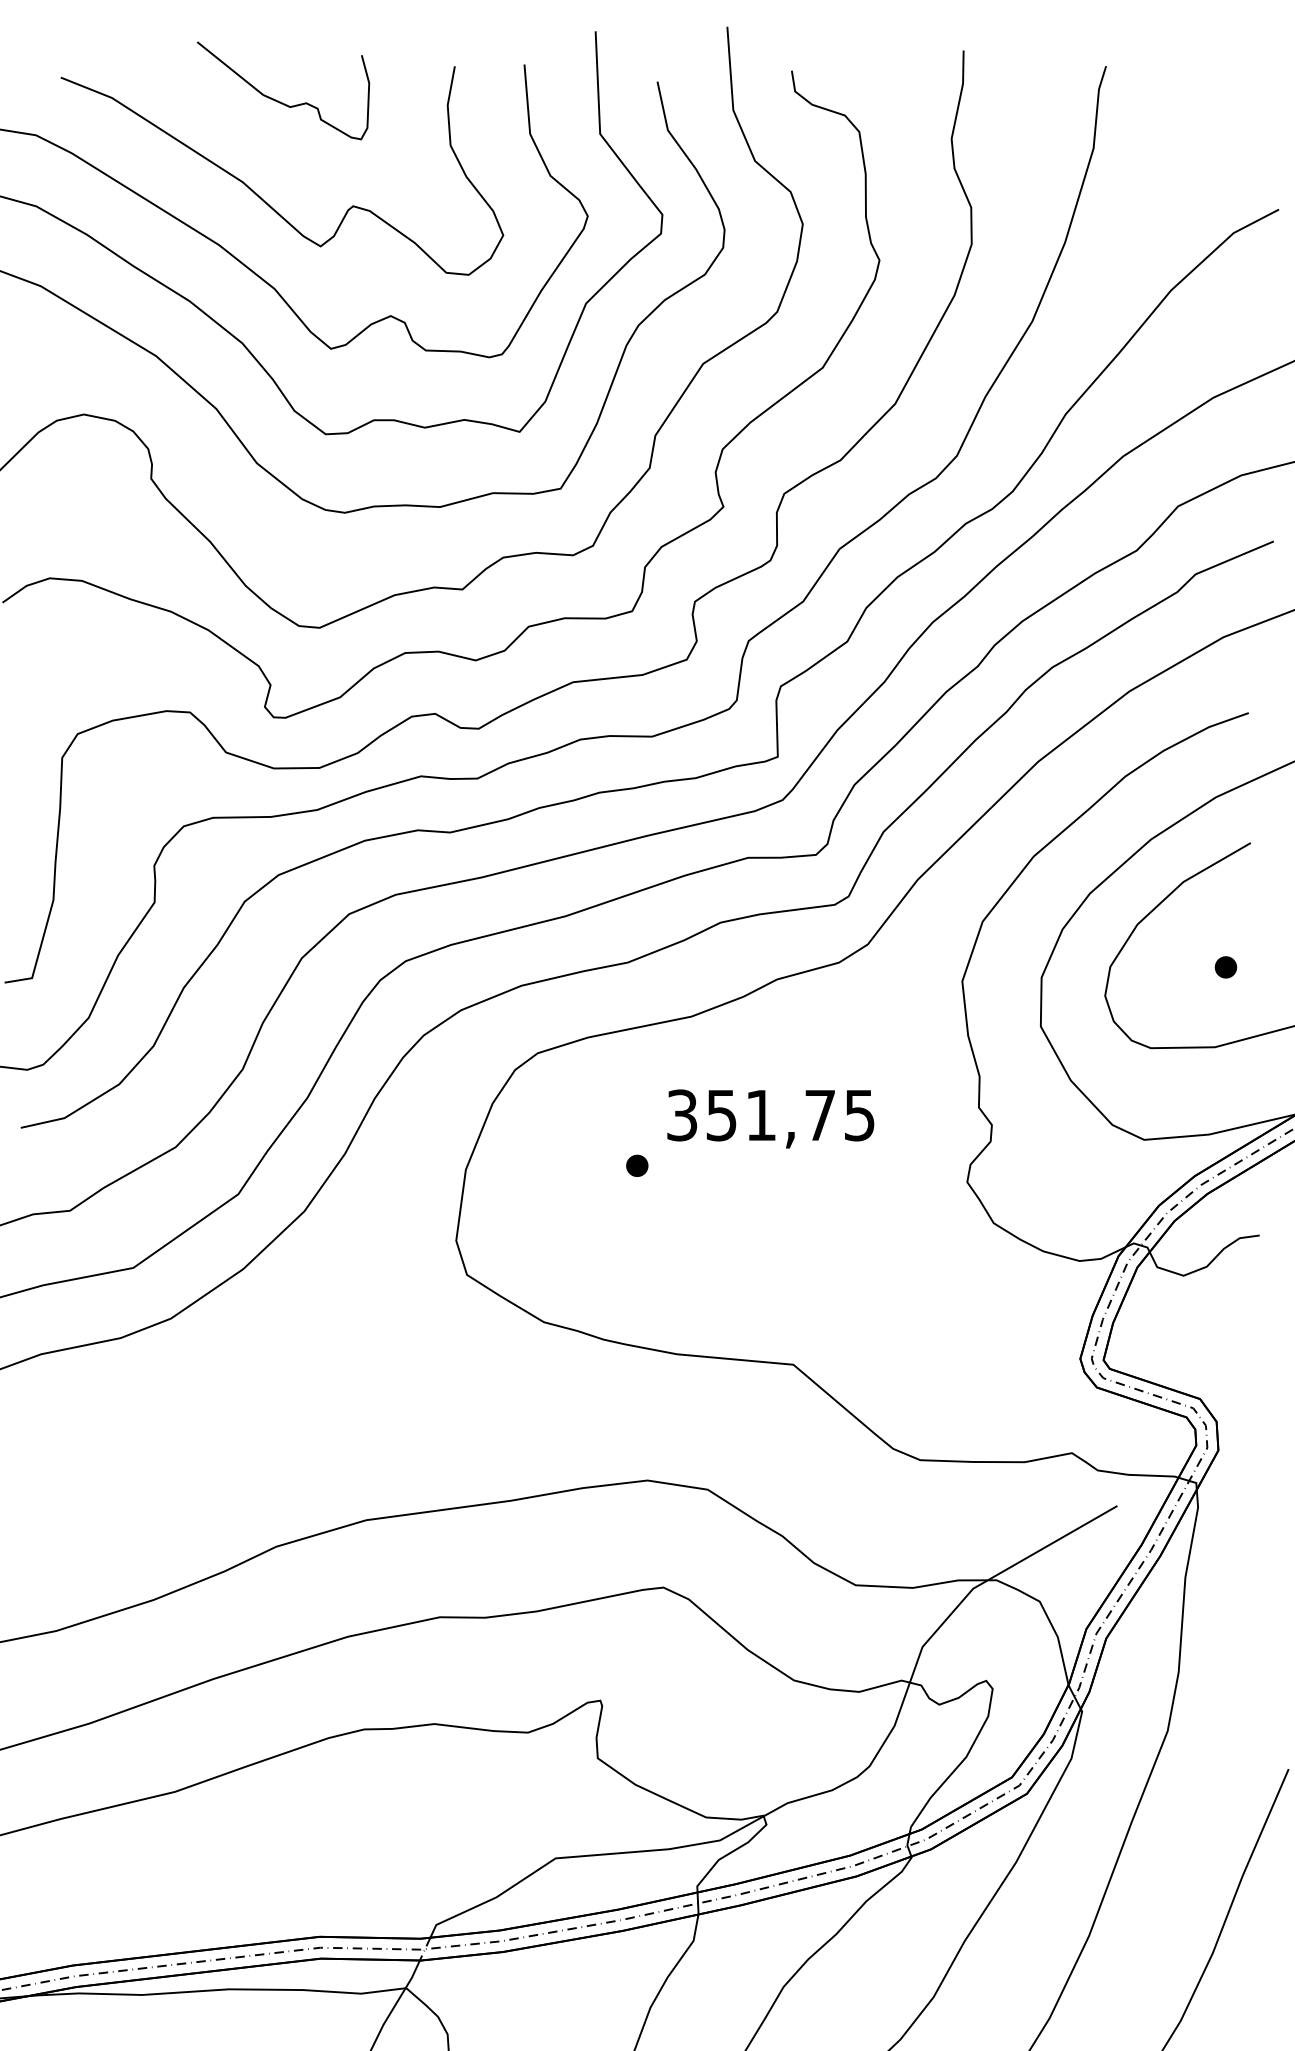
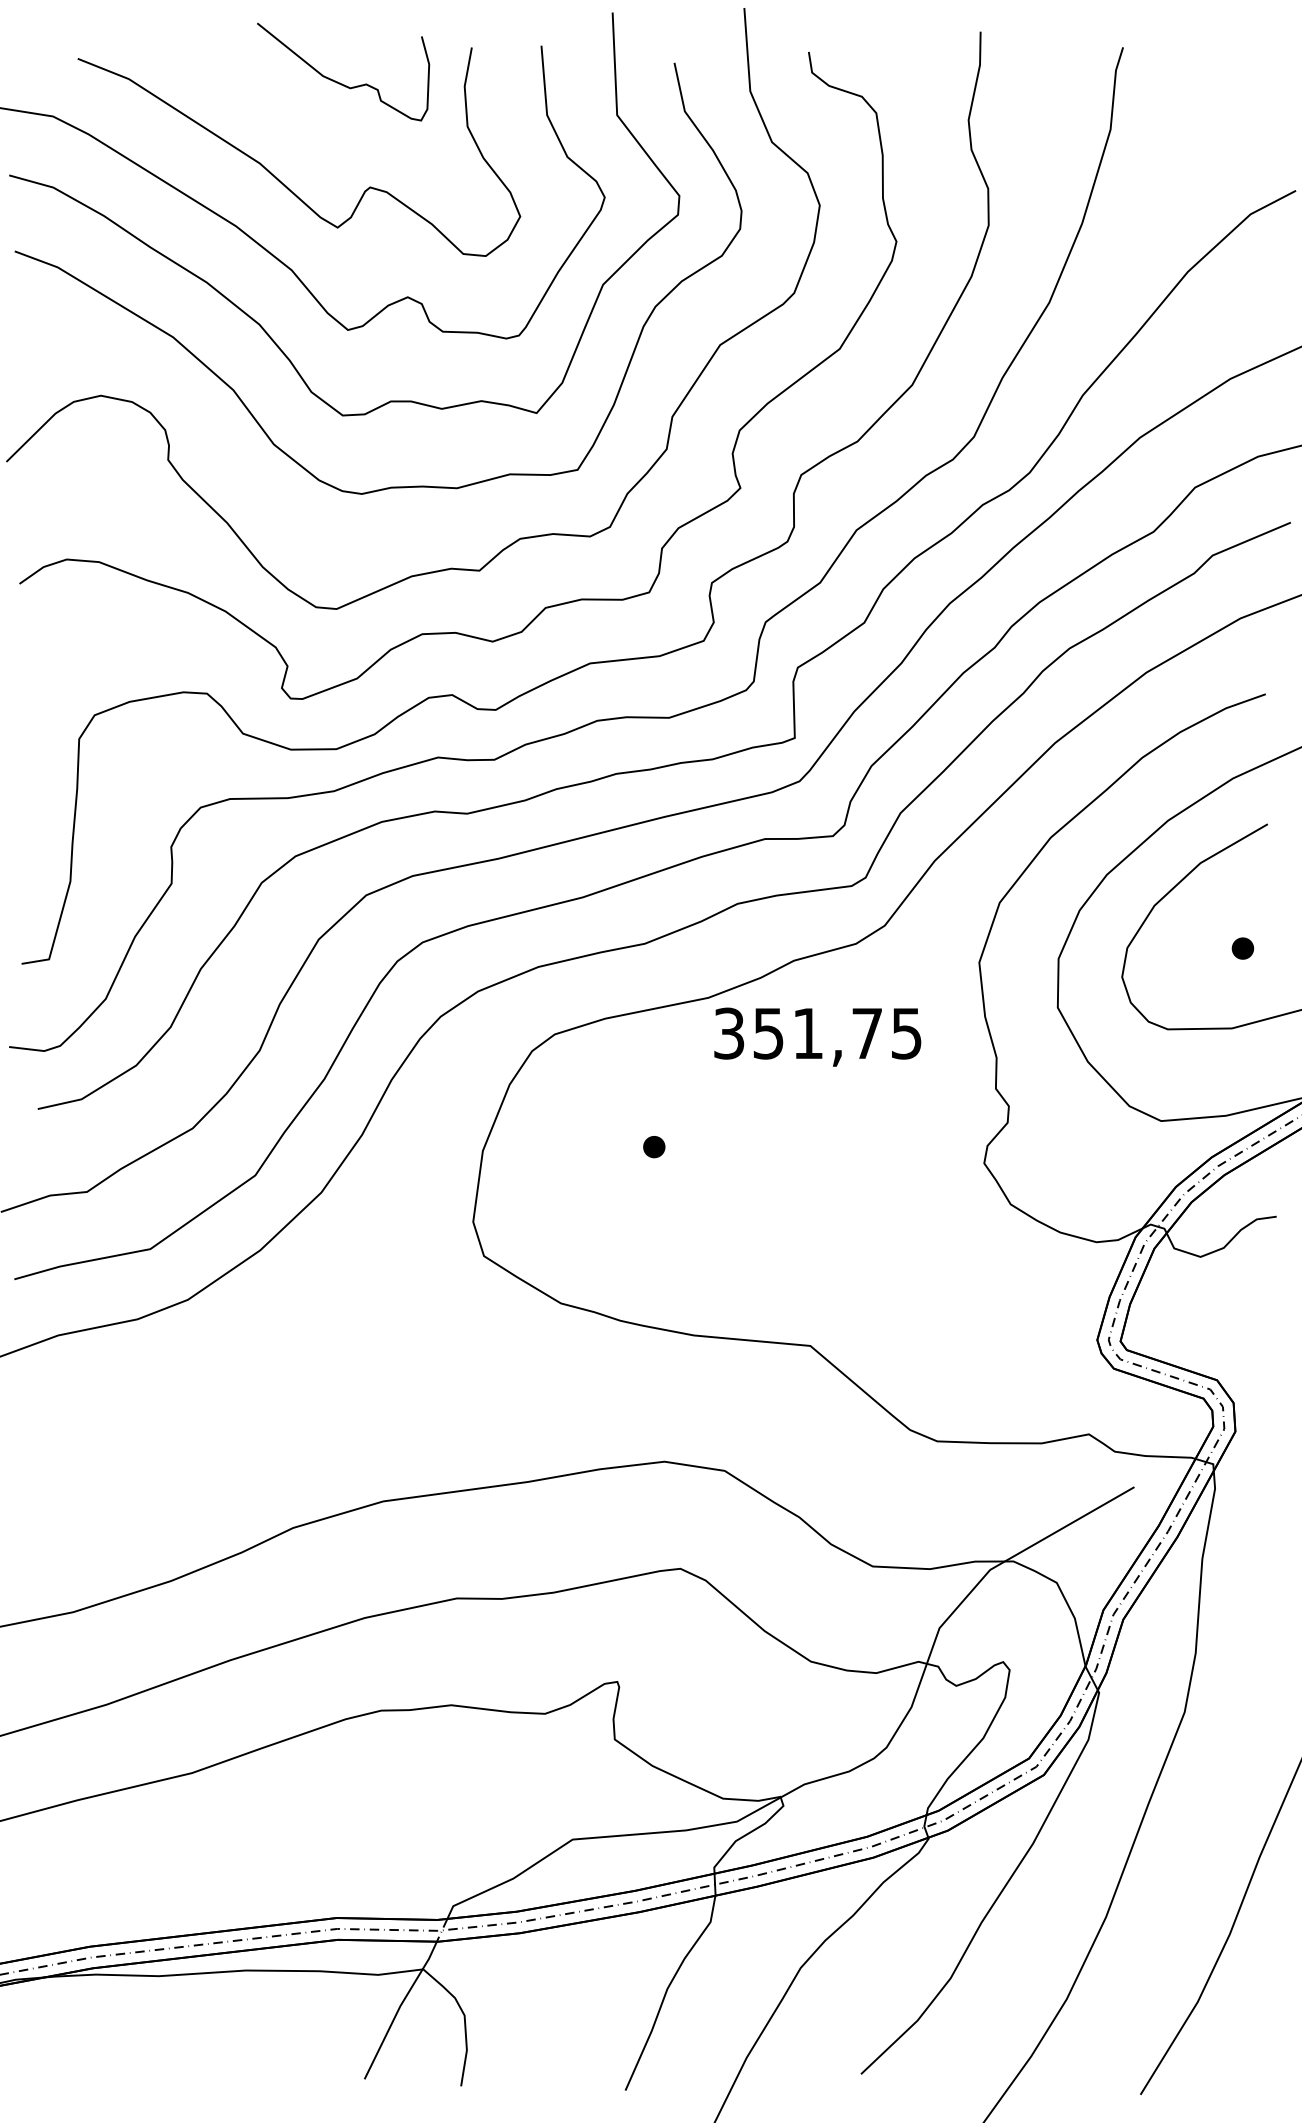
curve: (280, 101) -> (340, 82), moved
text: (770, 1118) -> (817, 1036), moved

